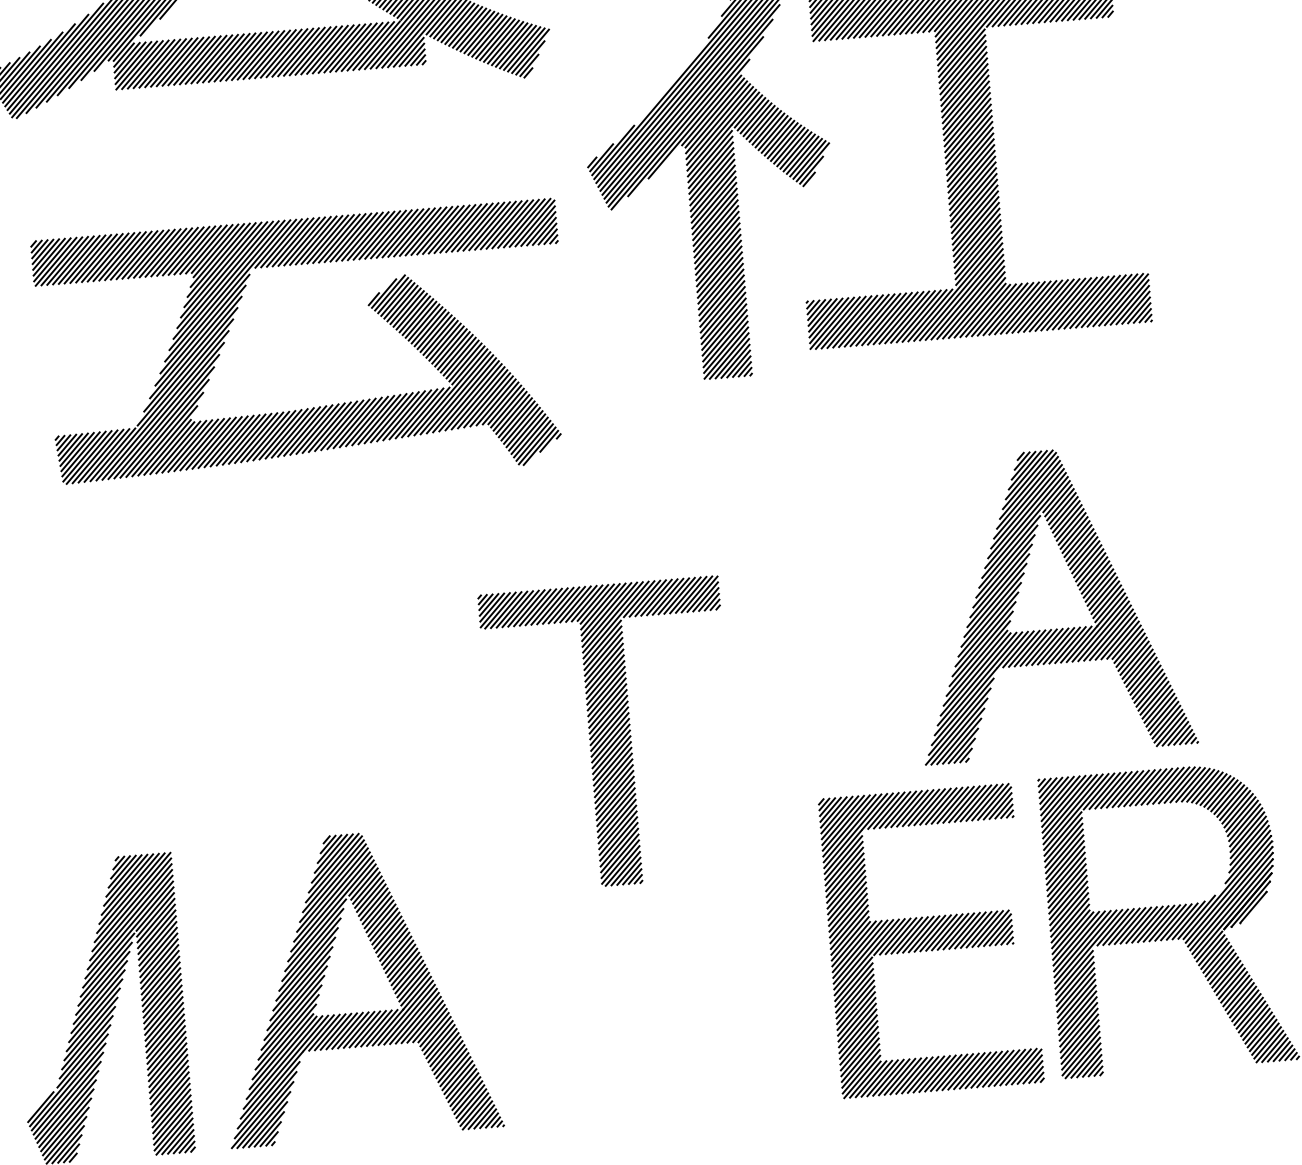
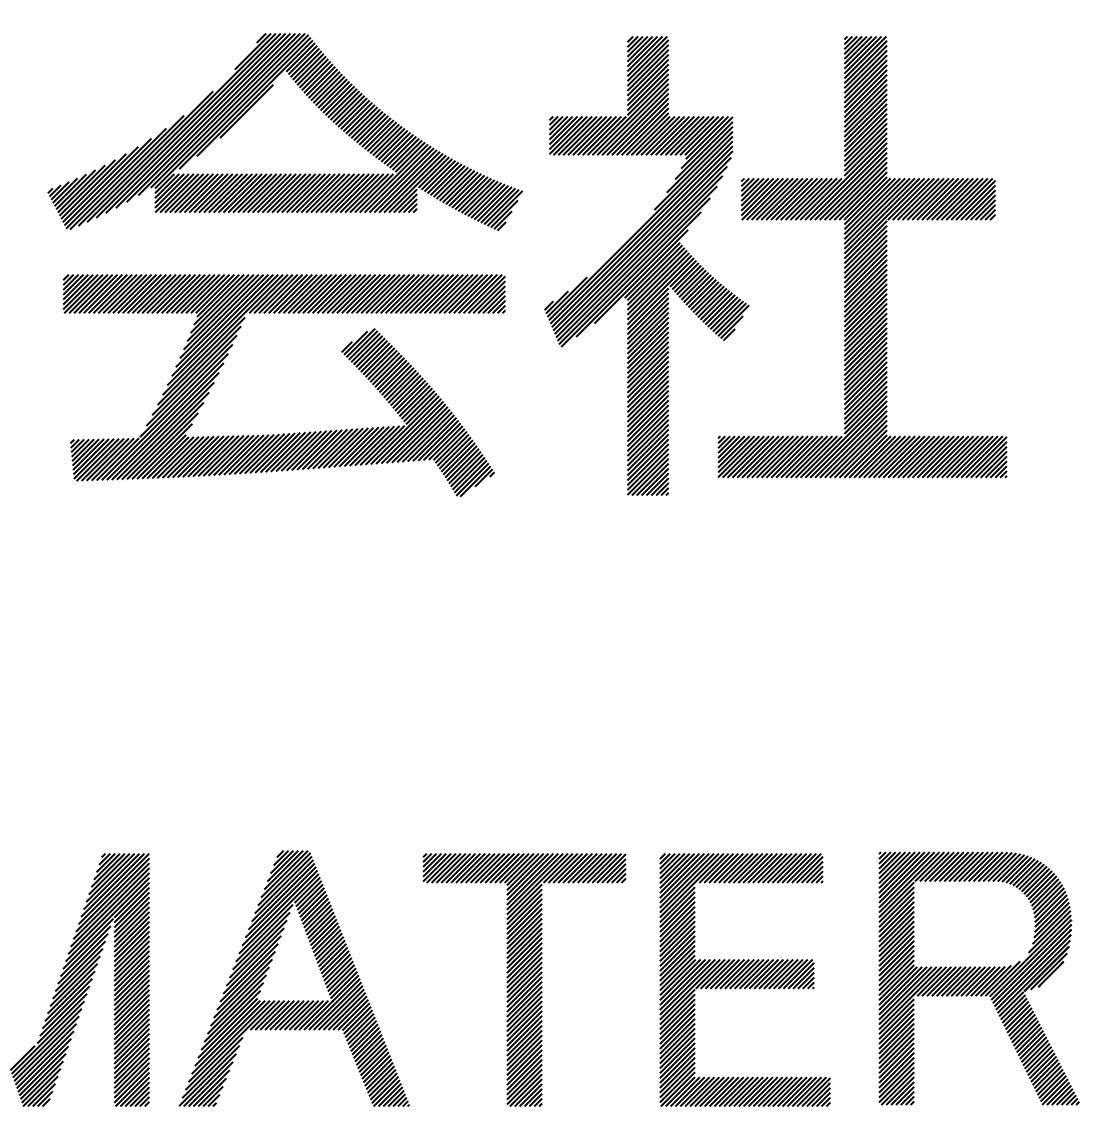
part: (307, 408) -> (283, 433), moved
part: (1050, 628) -> (900, 727), removed
part: (610, 734) -> (524, 979), moved
part: (930, 940) -> (744, 979), moved

